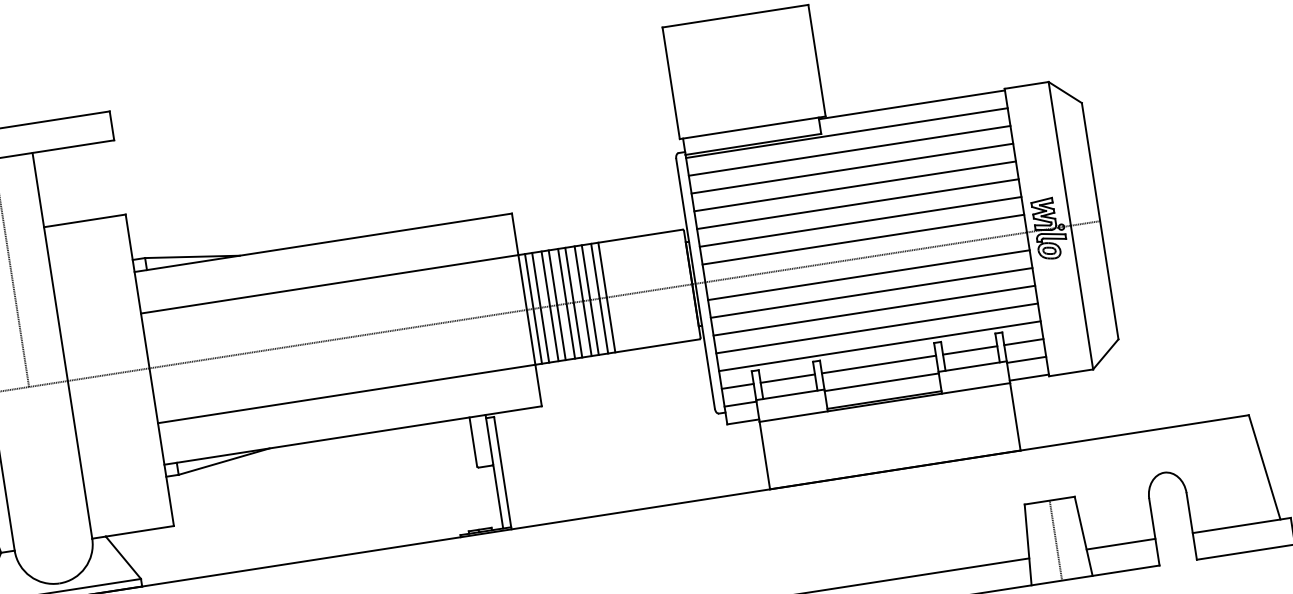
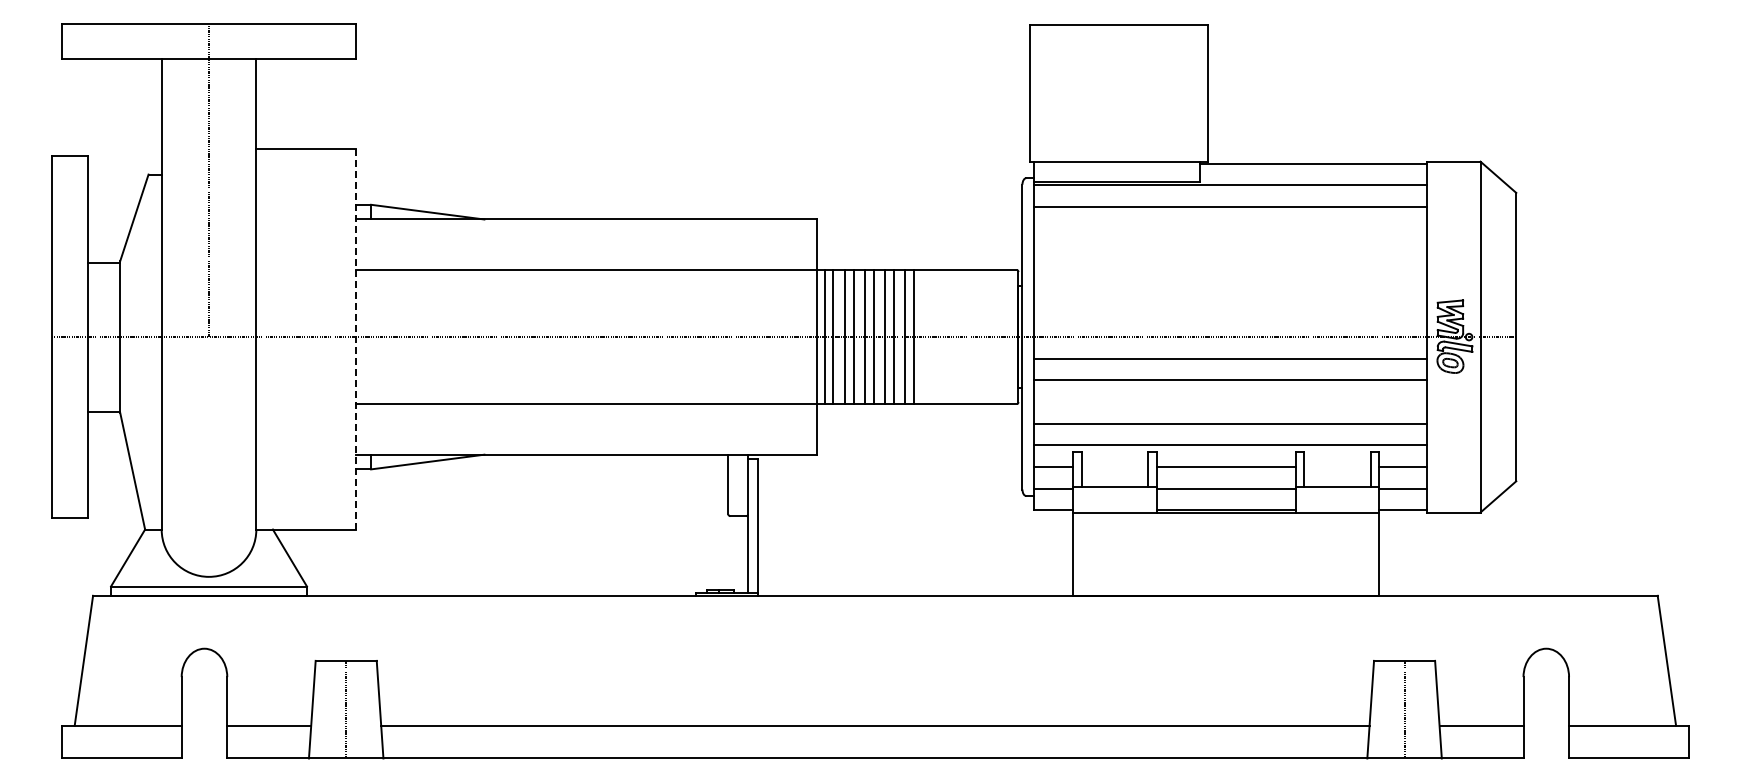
line: (852, 168) -> (1230, 228), removed
line: (855, 186) -> (1230, 250), removed
line: (857, 204) -> (1230, 272), removed
line: (860, 221) -> (1230, 293), removed
line: (863, 239) -> (1230, 315), removed
line: (874, 311) -> (1230, 402), removed
line: (970, 350) -> (1337, 467), removed
line: (150, 369) -> (356, 338), solid -> dashed
line: (787, 379) -> (1114, 467), removed

